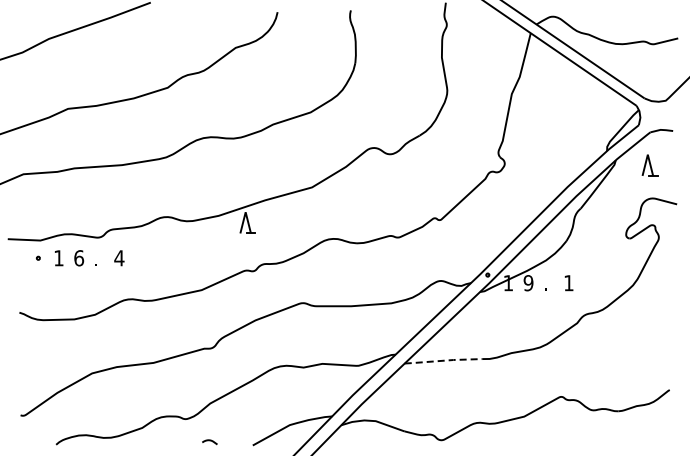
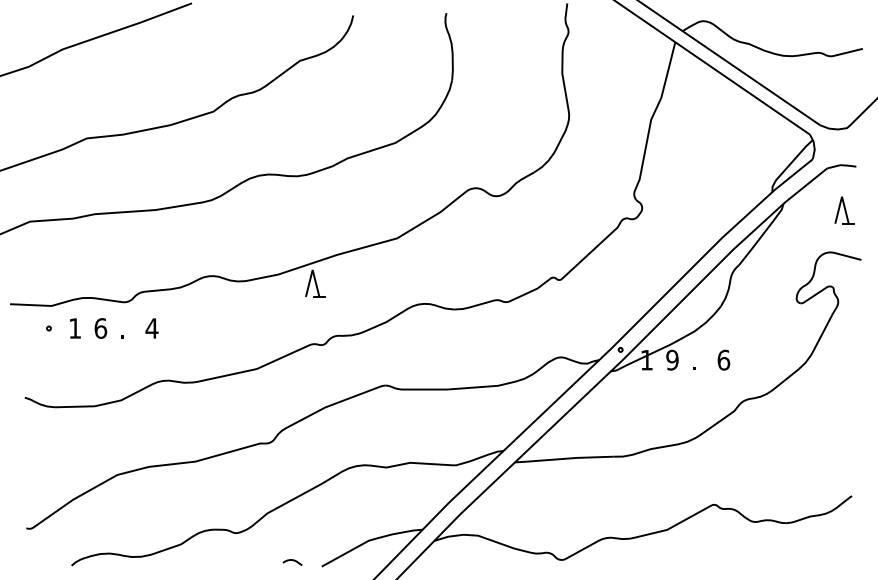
part: (649, 165) -> (844, 210), moved
text: (568, 283) -> (723, 360), 1 -> 6
line: (443, 360) -> (564, 458), dashed -> solid
curve: (209, 441) -> (292, 561), moved

